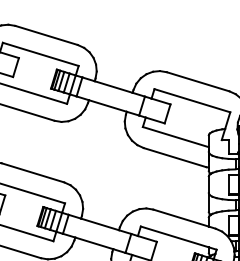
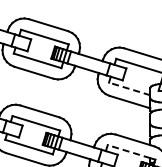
line: (175, 137) -> (129, 89), solid -> dashed
line: (173, 236) -> (128, 151), solid -> dashed

